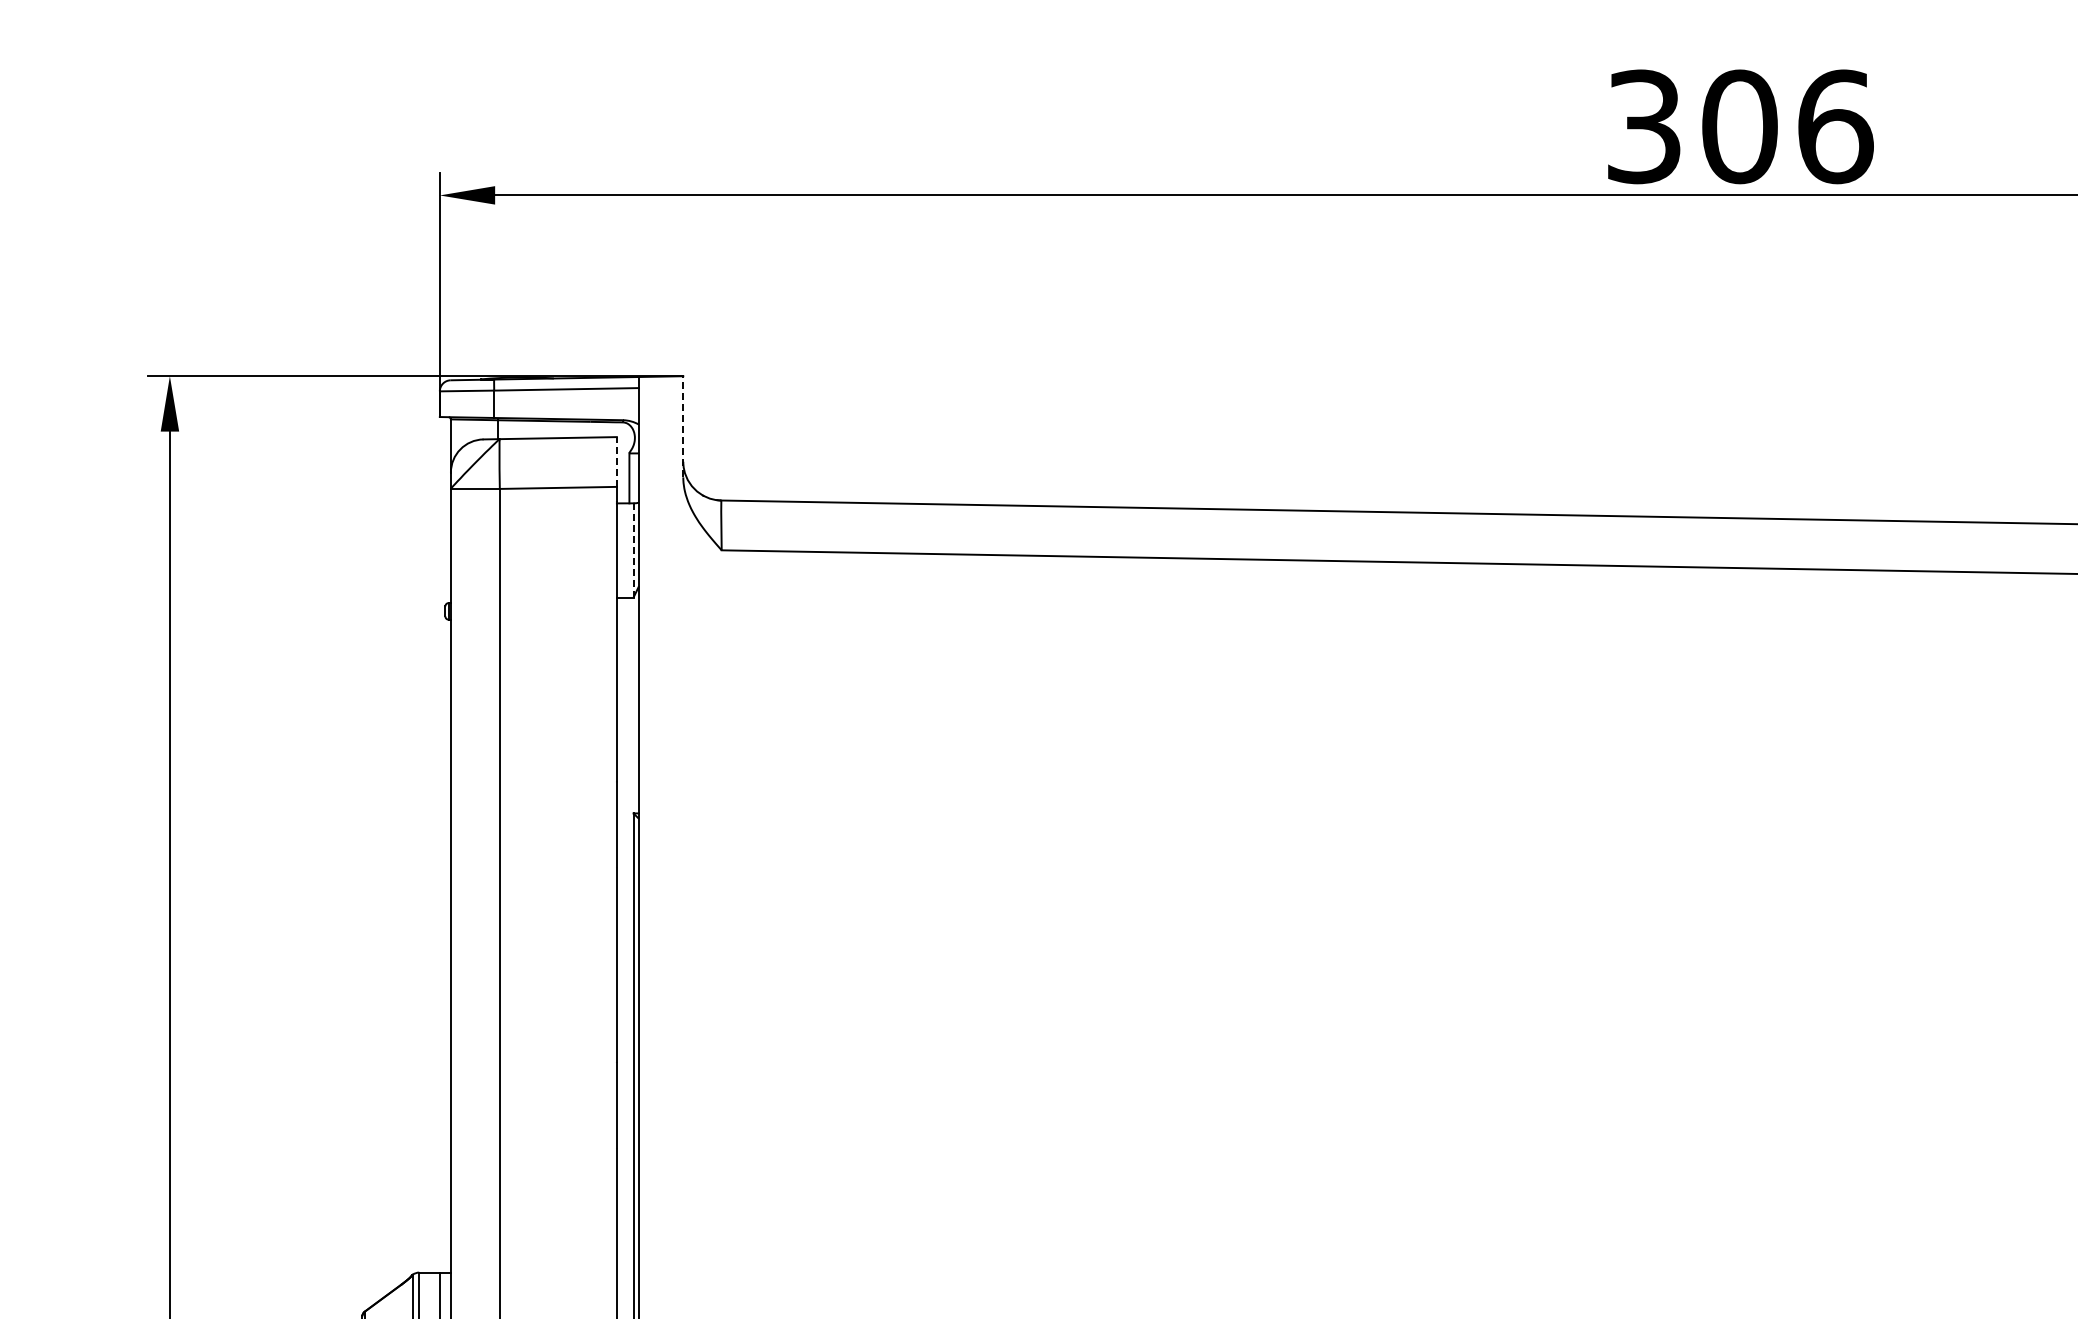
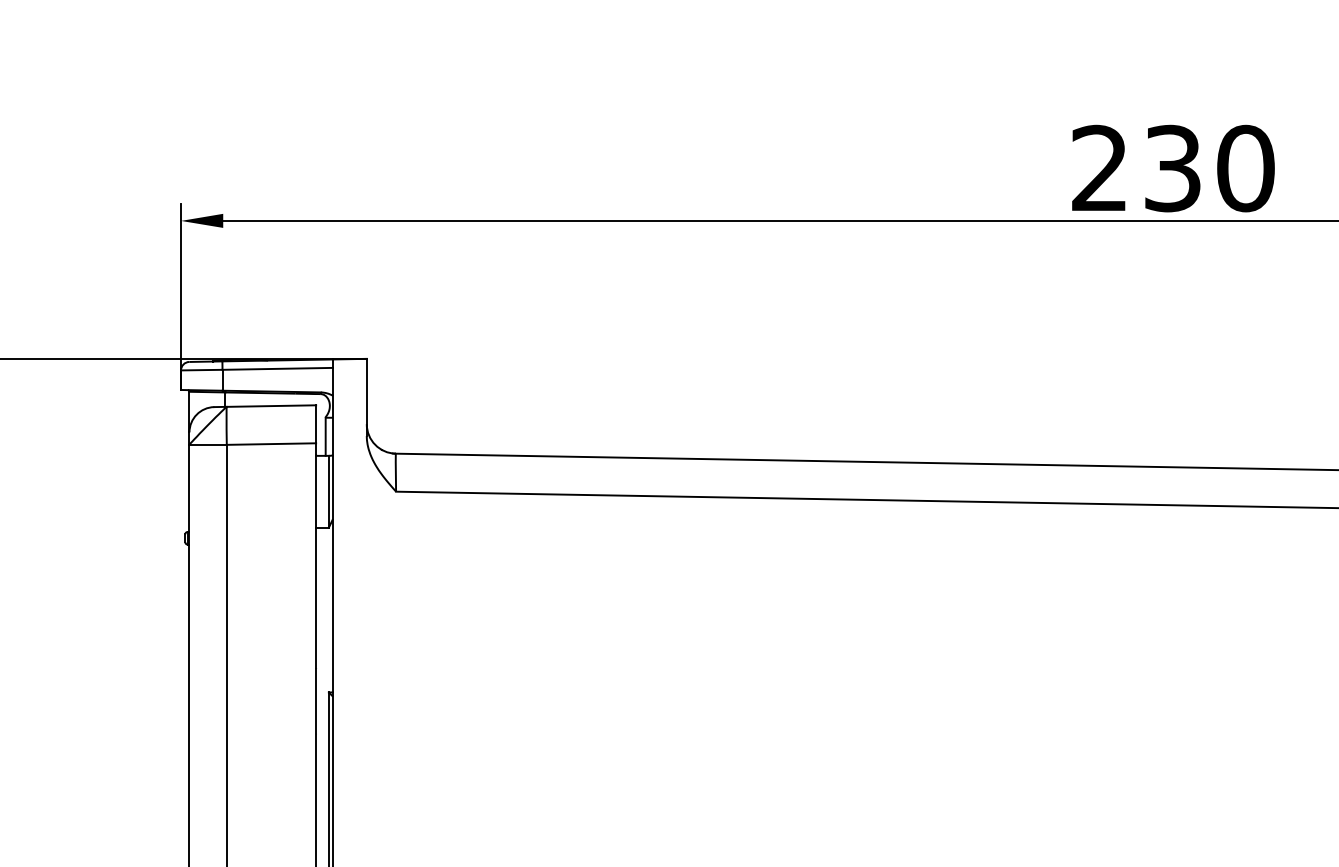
text: (1740, 126) -> (1173, 168), 306 -> 230
line: (683, 426) -> (366, 397), dashed -> solid
line: (616, 462) -> (315, 424), dashed -> solid
line: (633, 550) -> (328, 491), dashed -> solid

